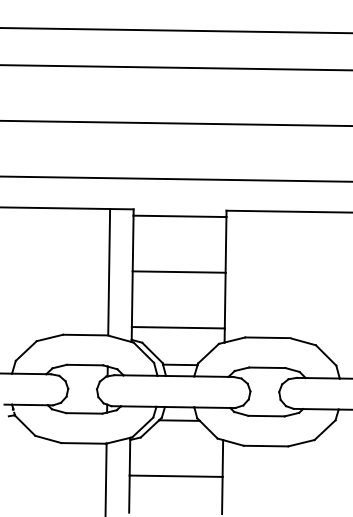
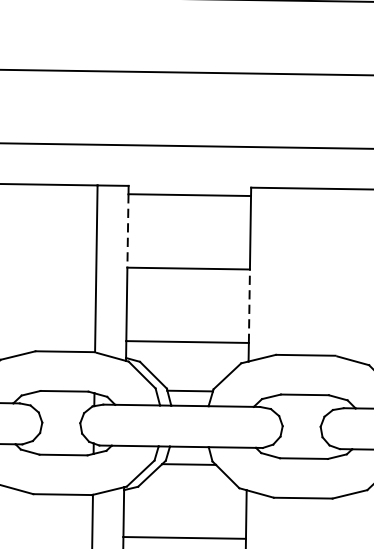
line: (133, 243) -> (128, 230), solid -> dashed
line: (225, 300) -> (249, 306), solid -> dashed

